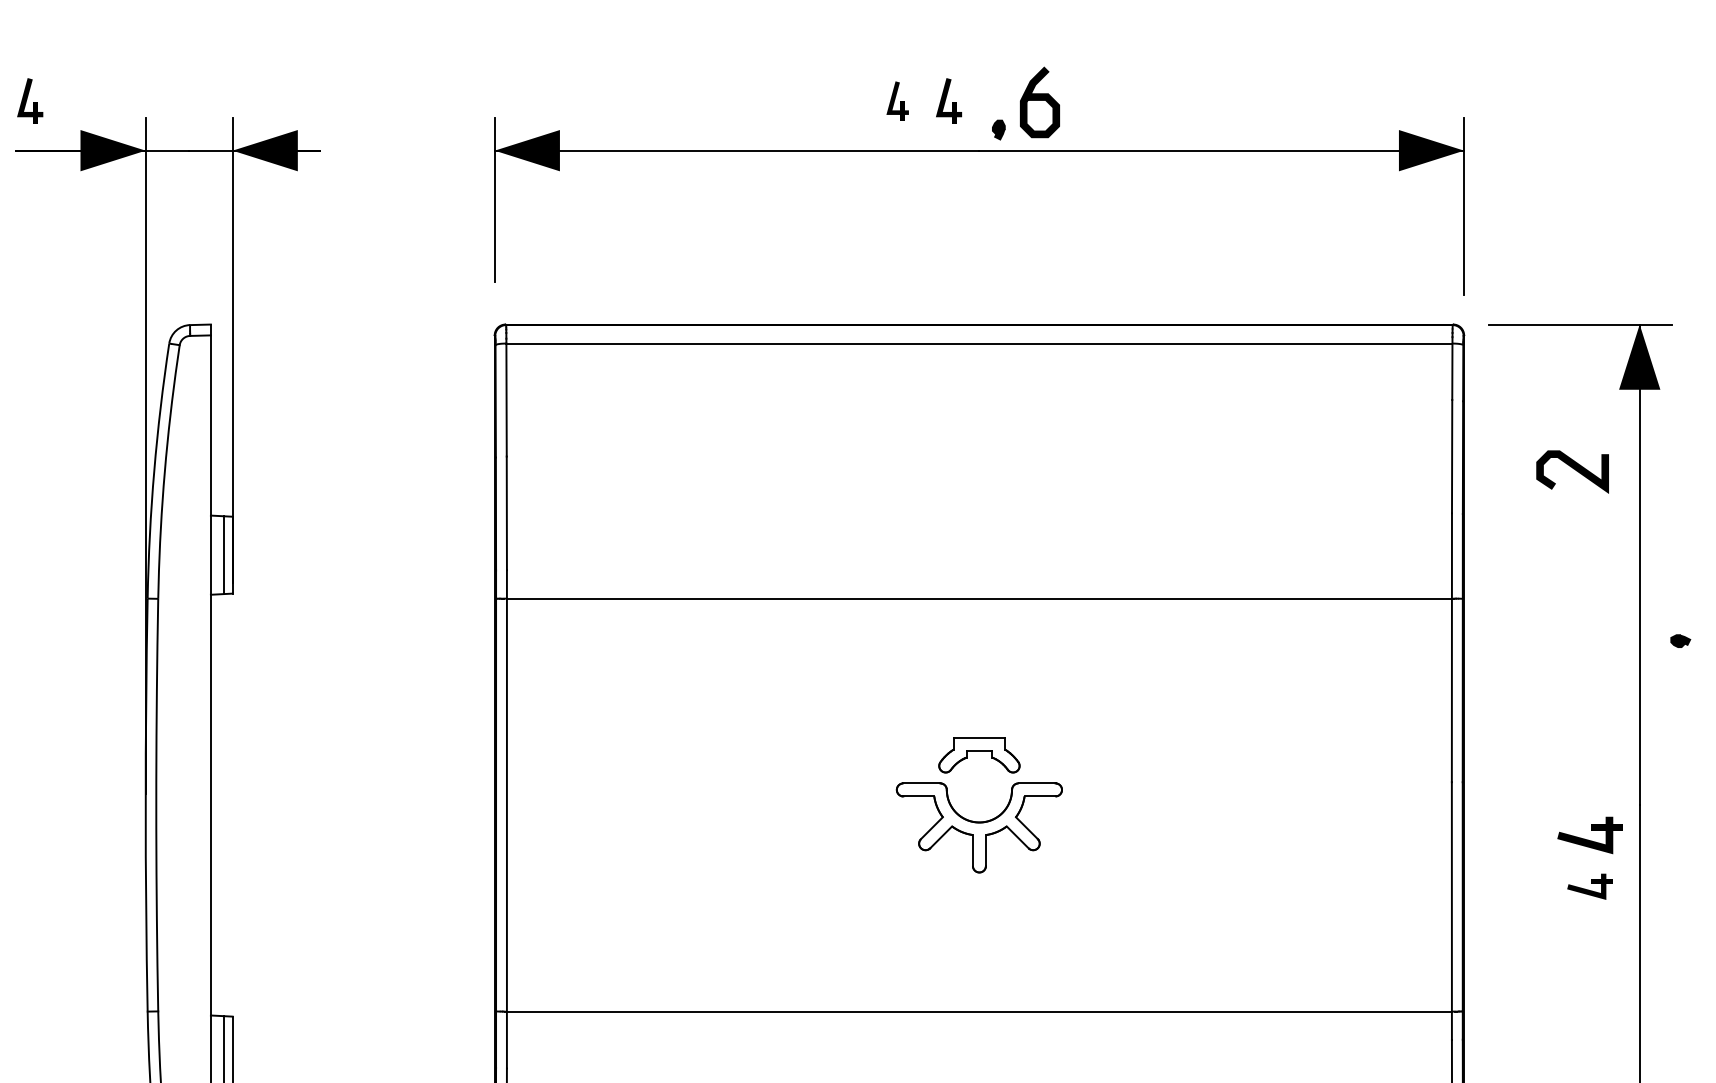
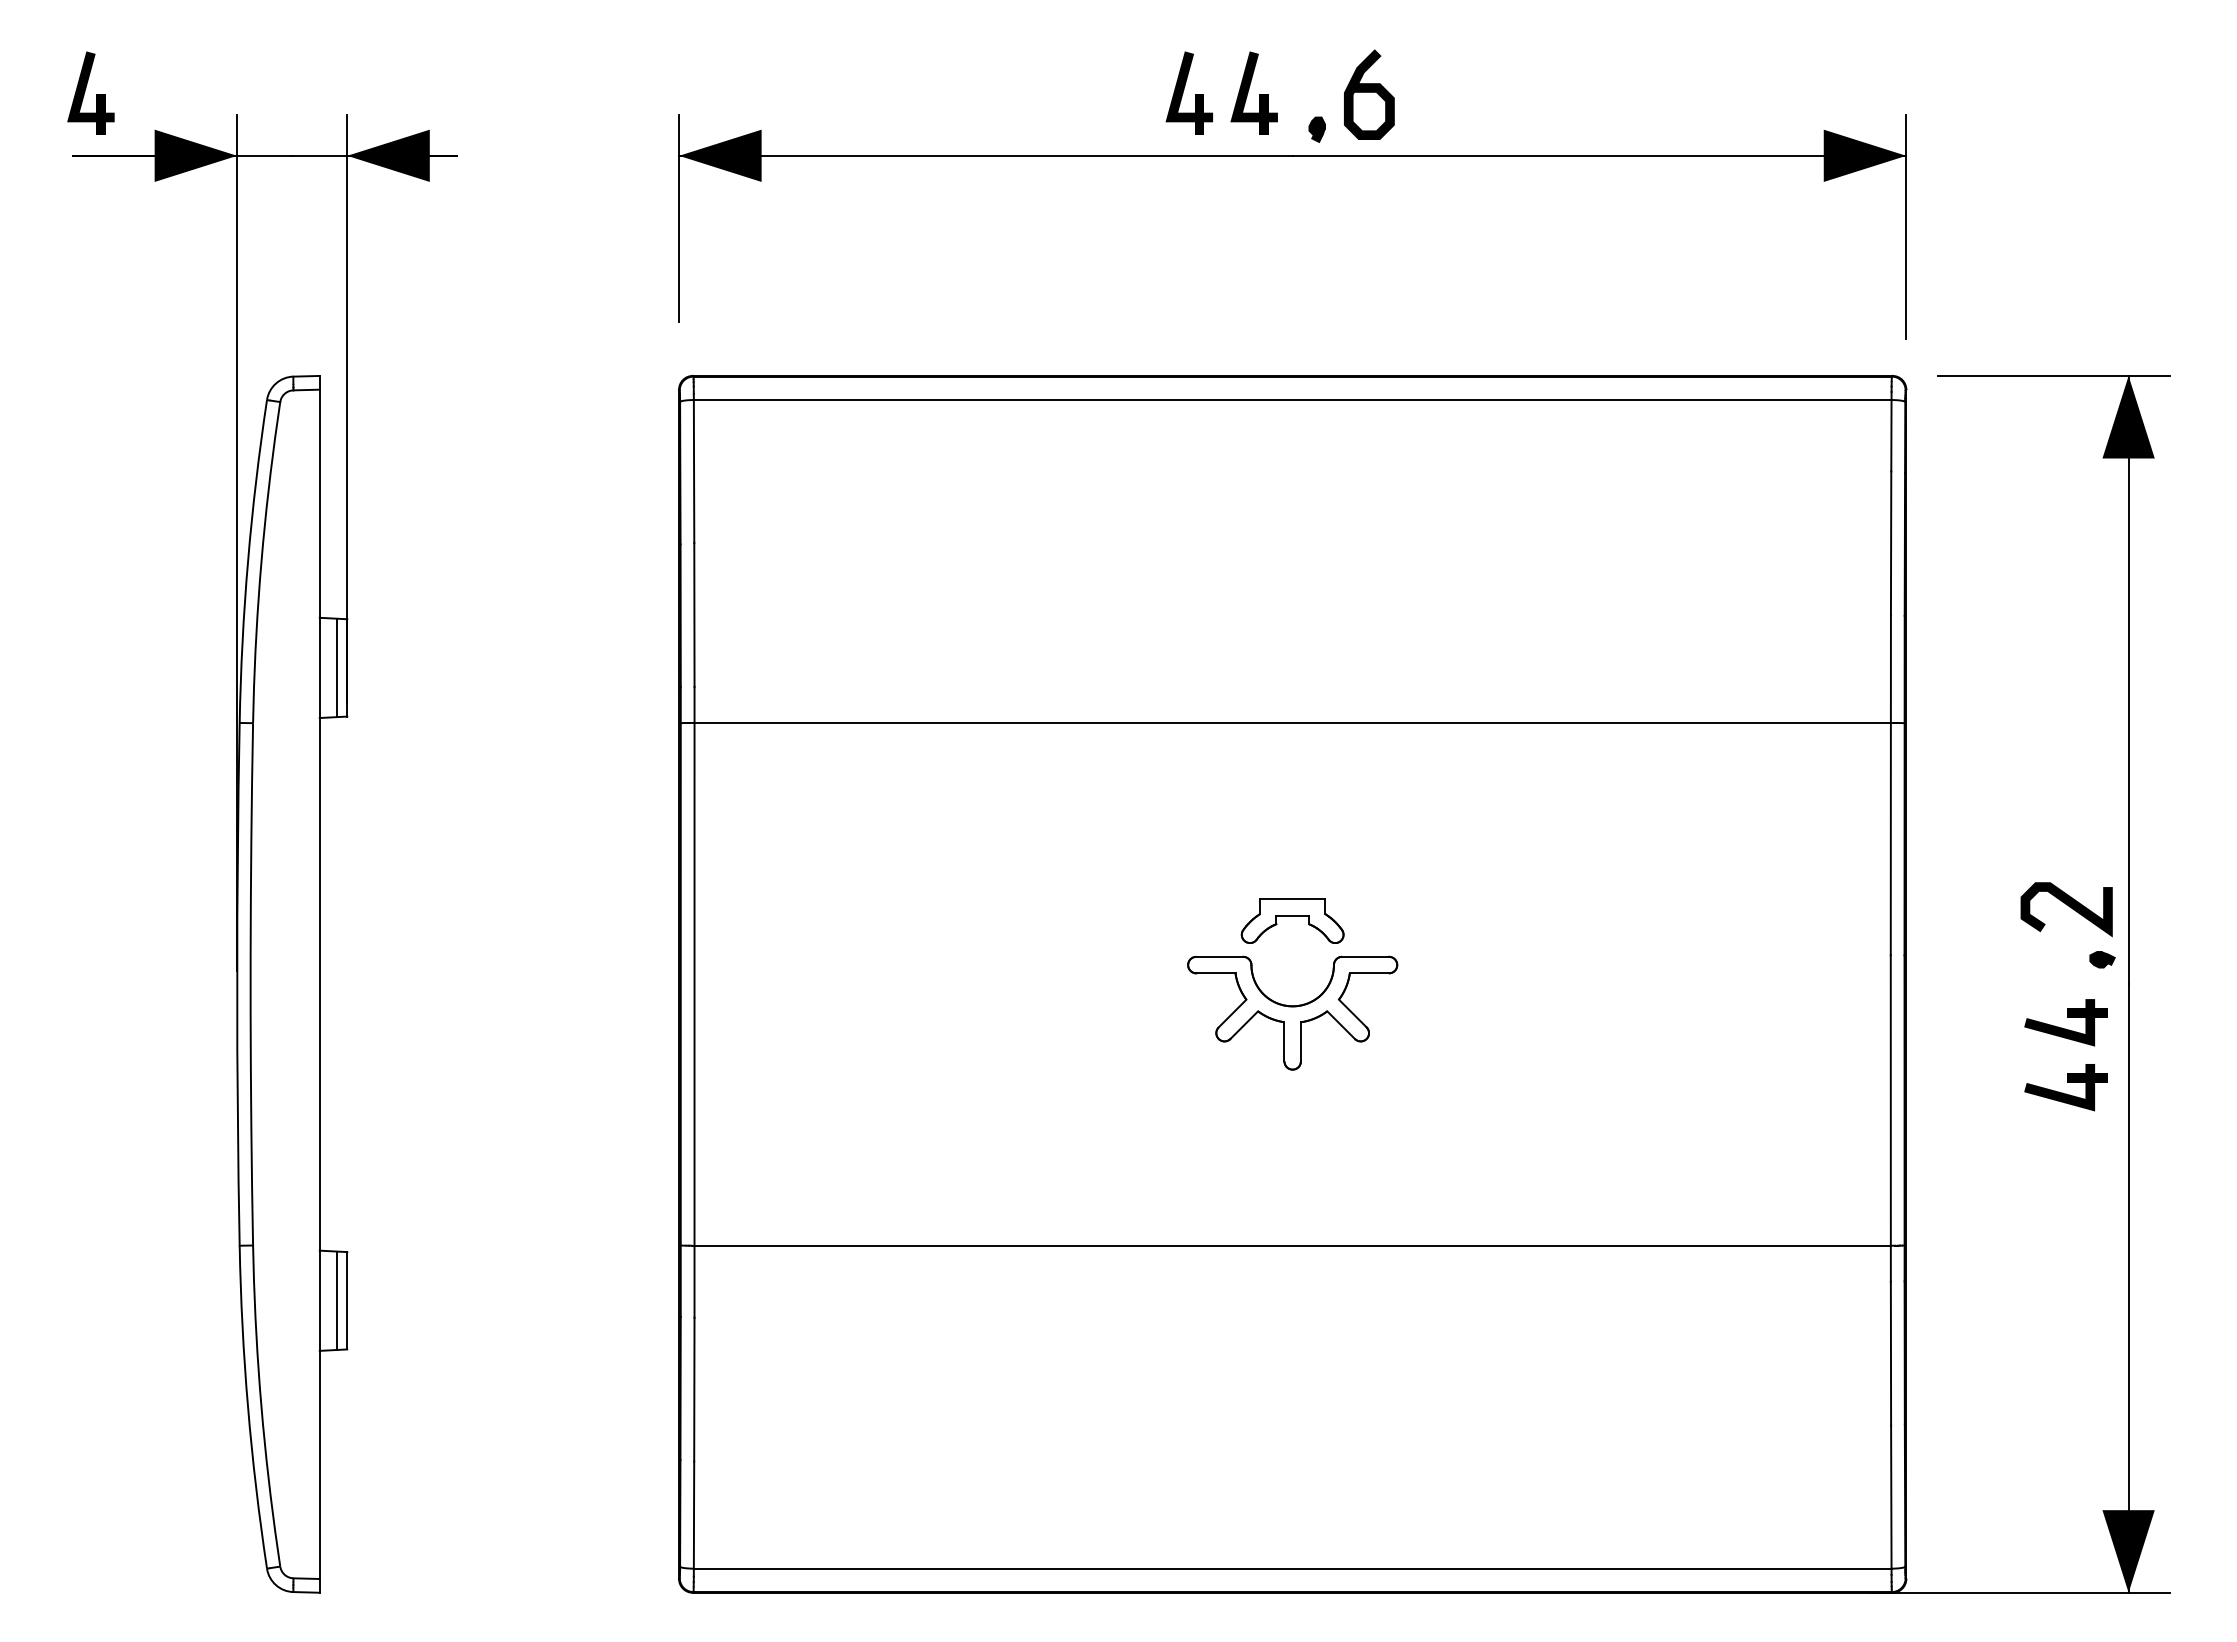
part: (29, 100) -> (90, 92), size x1.43
part: (897, 100) -> (1188, 92), size x1.67
part: (948, 100) -> (1253, 92), size x1.43
curve: (1574, 469) -> (2068, 906), moved
part: (1680, 640) -> (2102, 959), moved
part: (1589, 886) -> (2065, 1087), size x1.43

